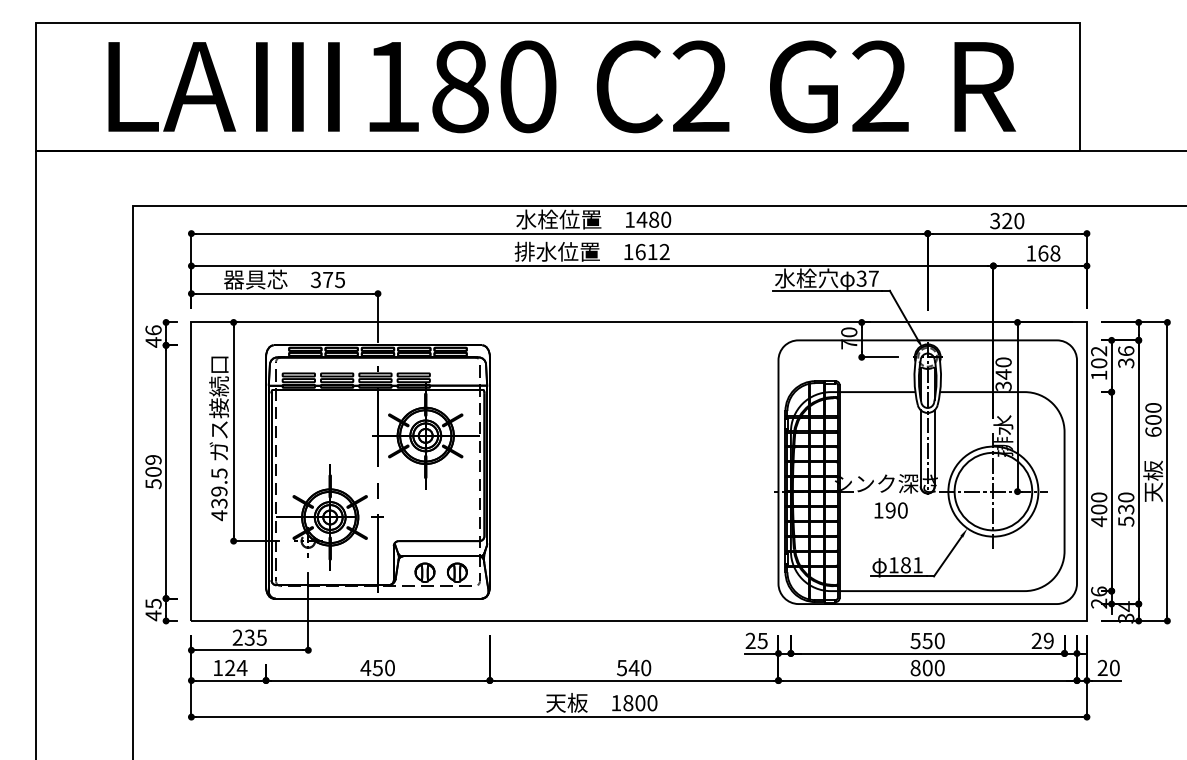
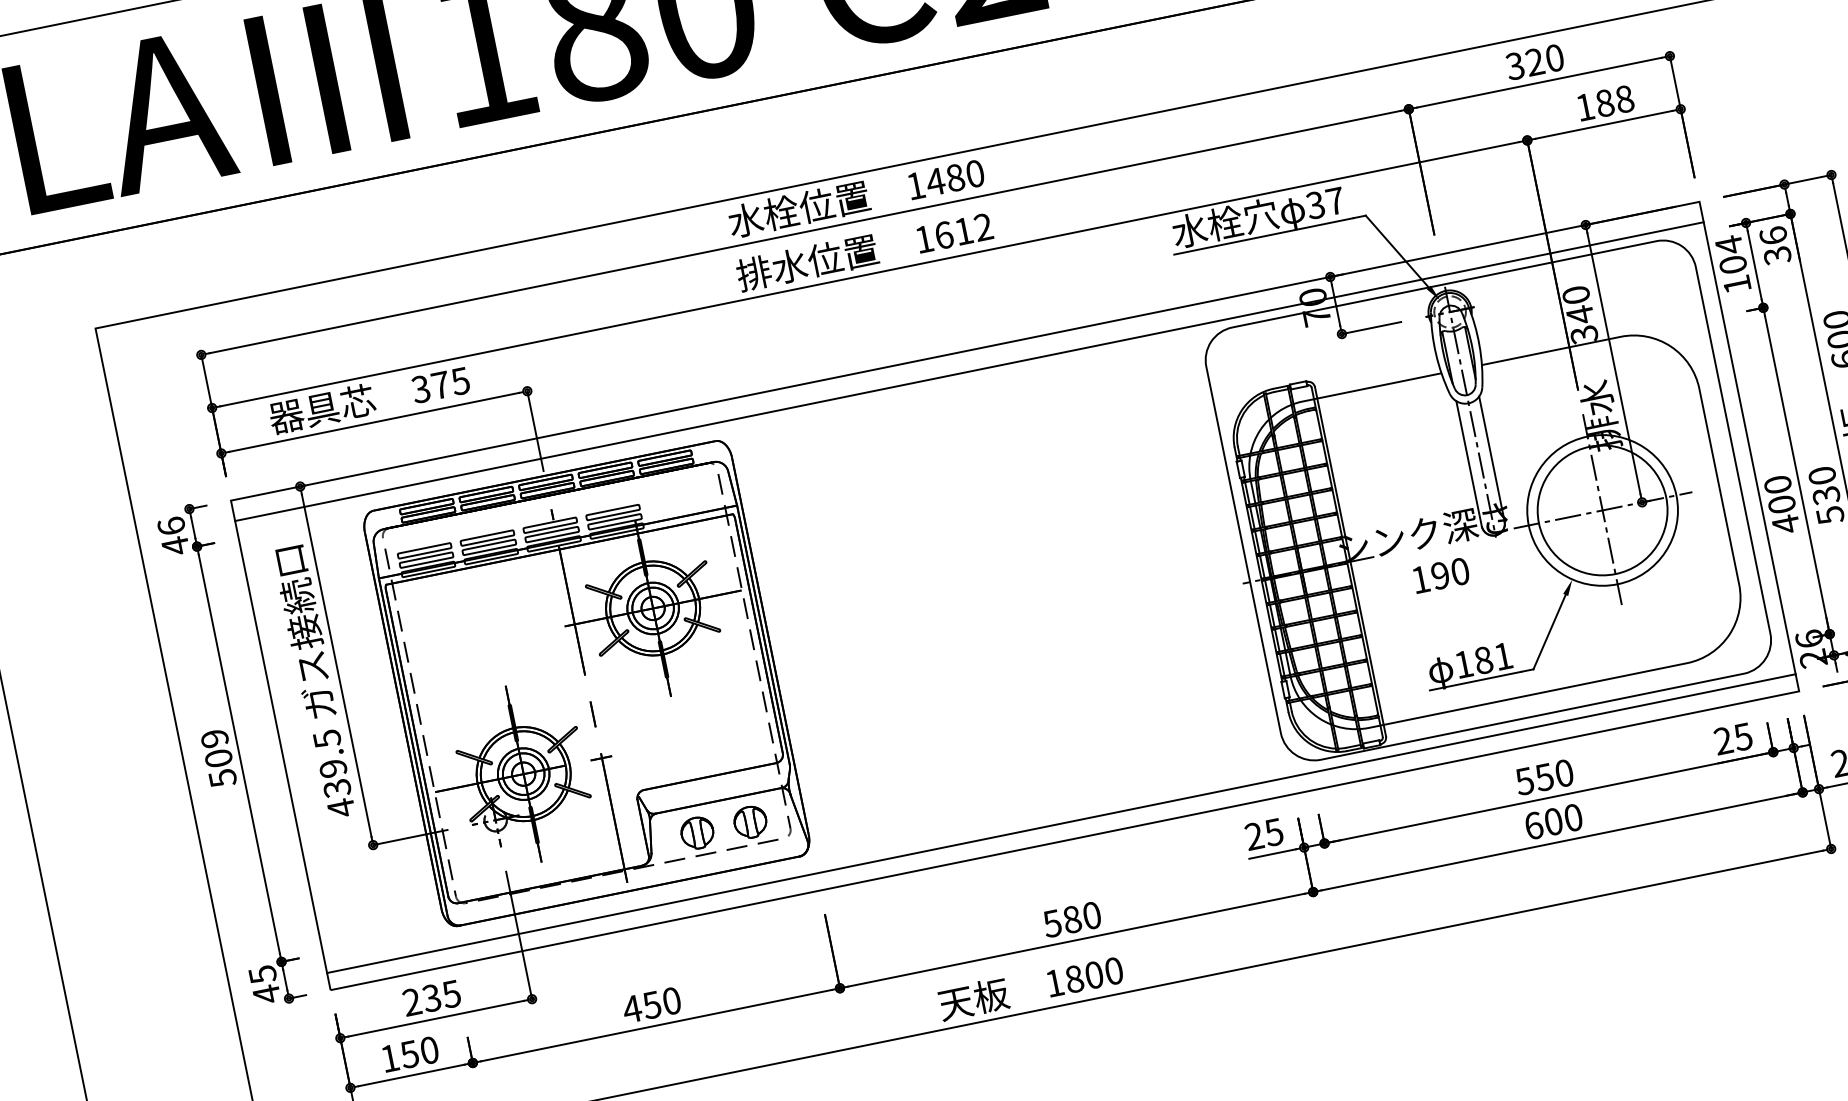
text: (1043, 253) -> (1605, 103), 168 -> 188
line: (638, 334) -> (968, 371), added
text: (1099, 351) -> (1729, 245), 102 -> 104
line: (638, 610) -> (1060, 823), added
text: (1048, 640) -> (1742, 736), 29 -> 25
text: (236, 667) -> (420, 1051), 124 -> 150
text: (633, 667) -> (1071, 918), 540 -> 580
text: (915, 668) -> (1533, 826), 800 -> 600

